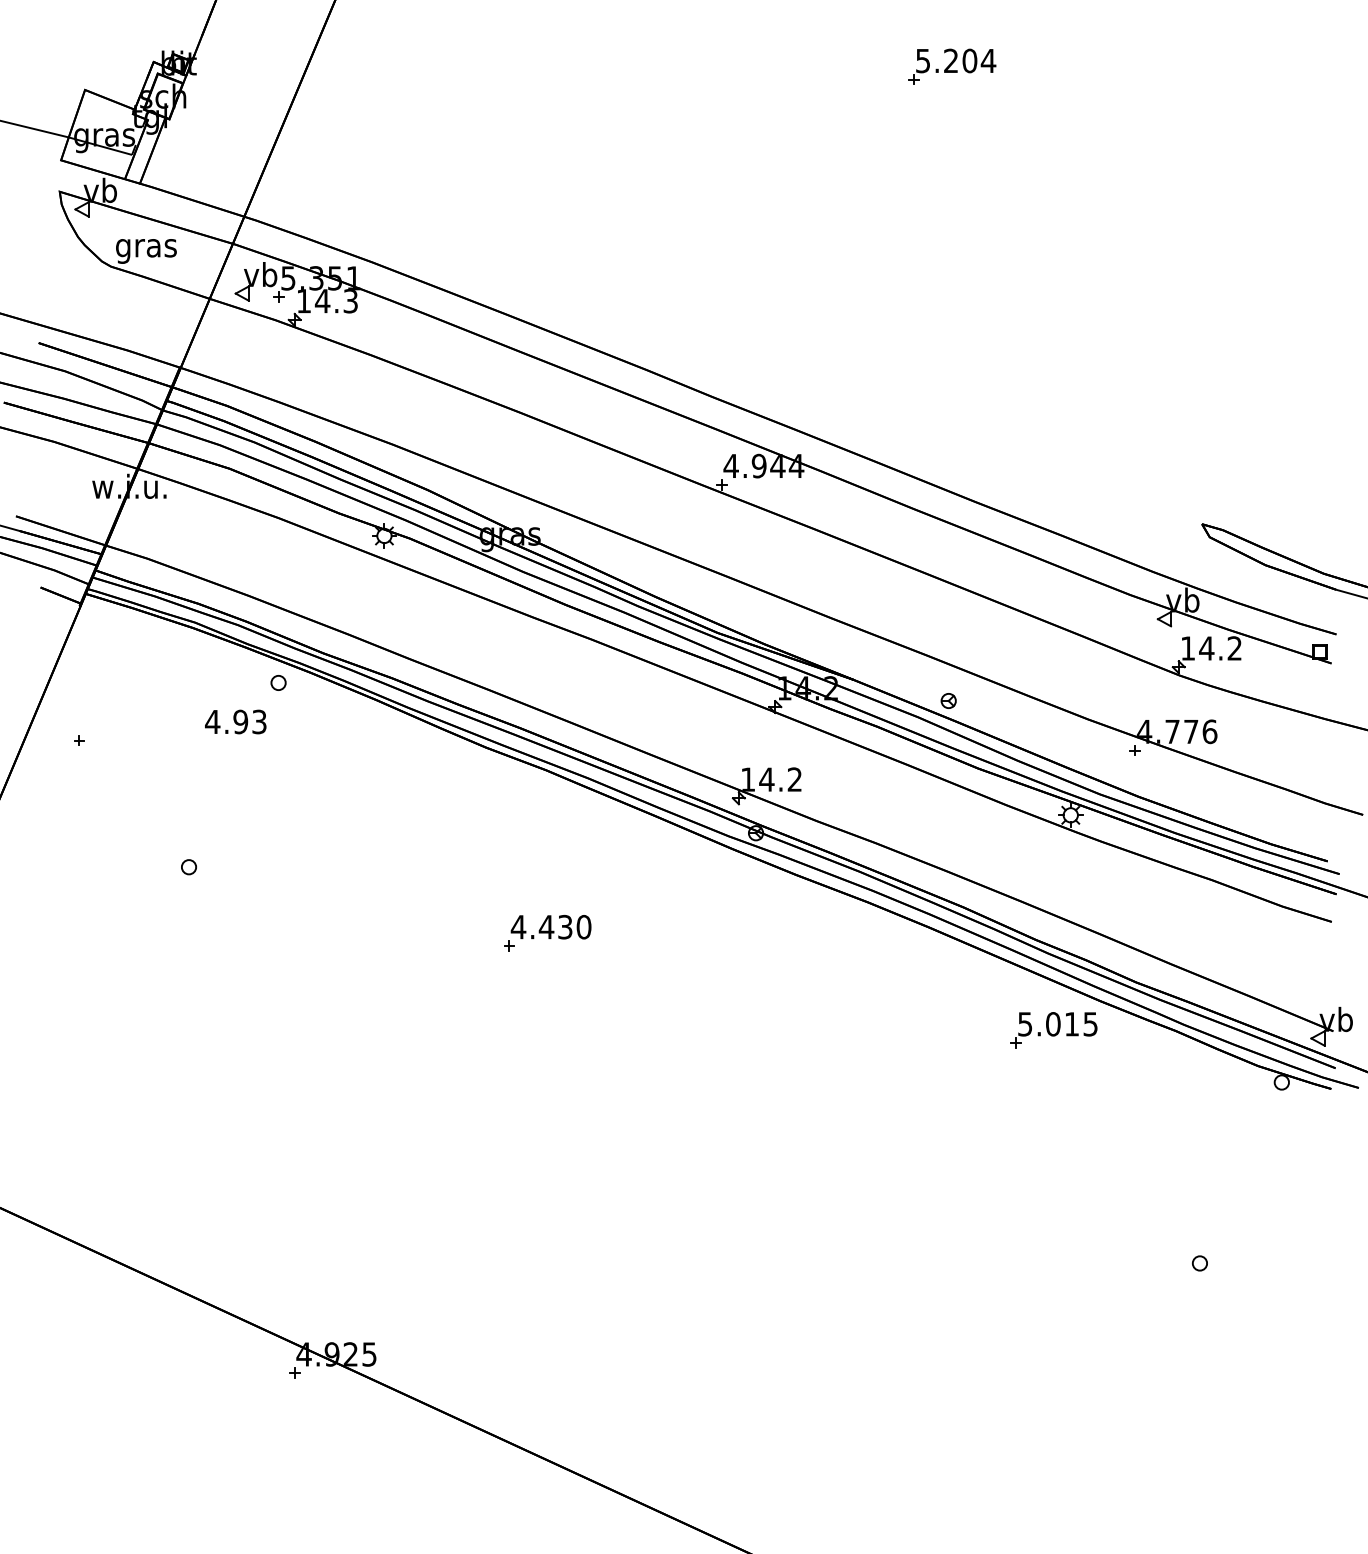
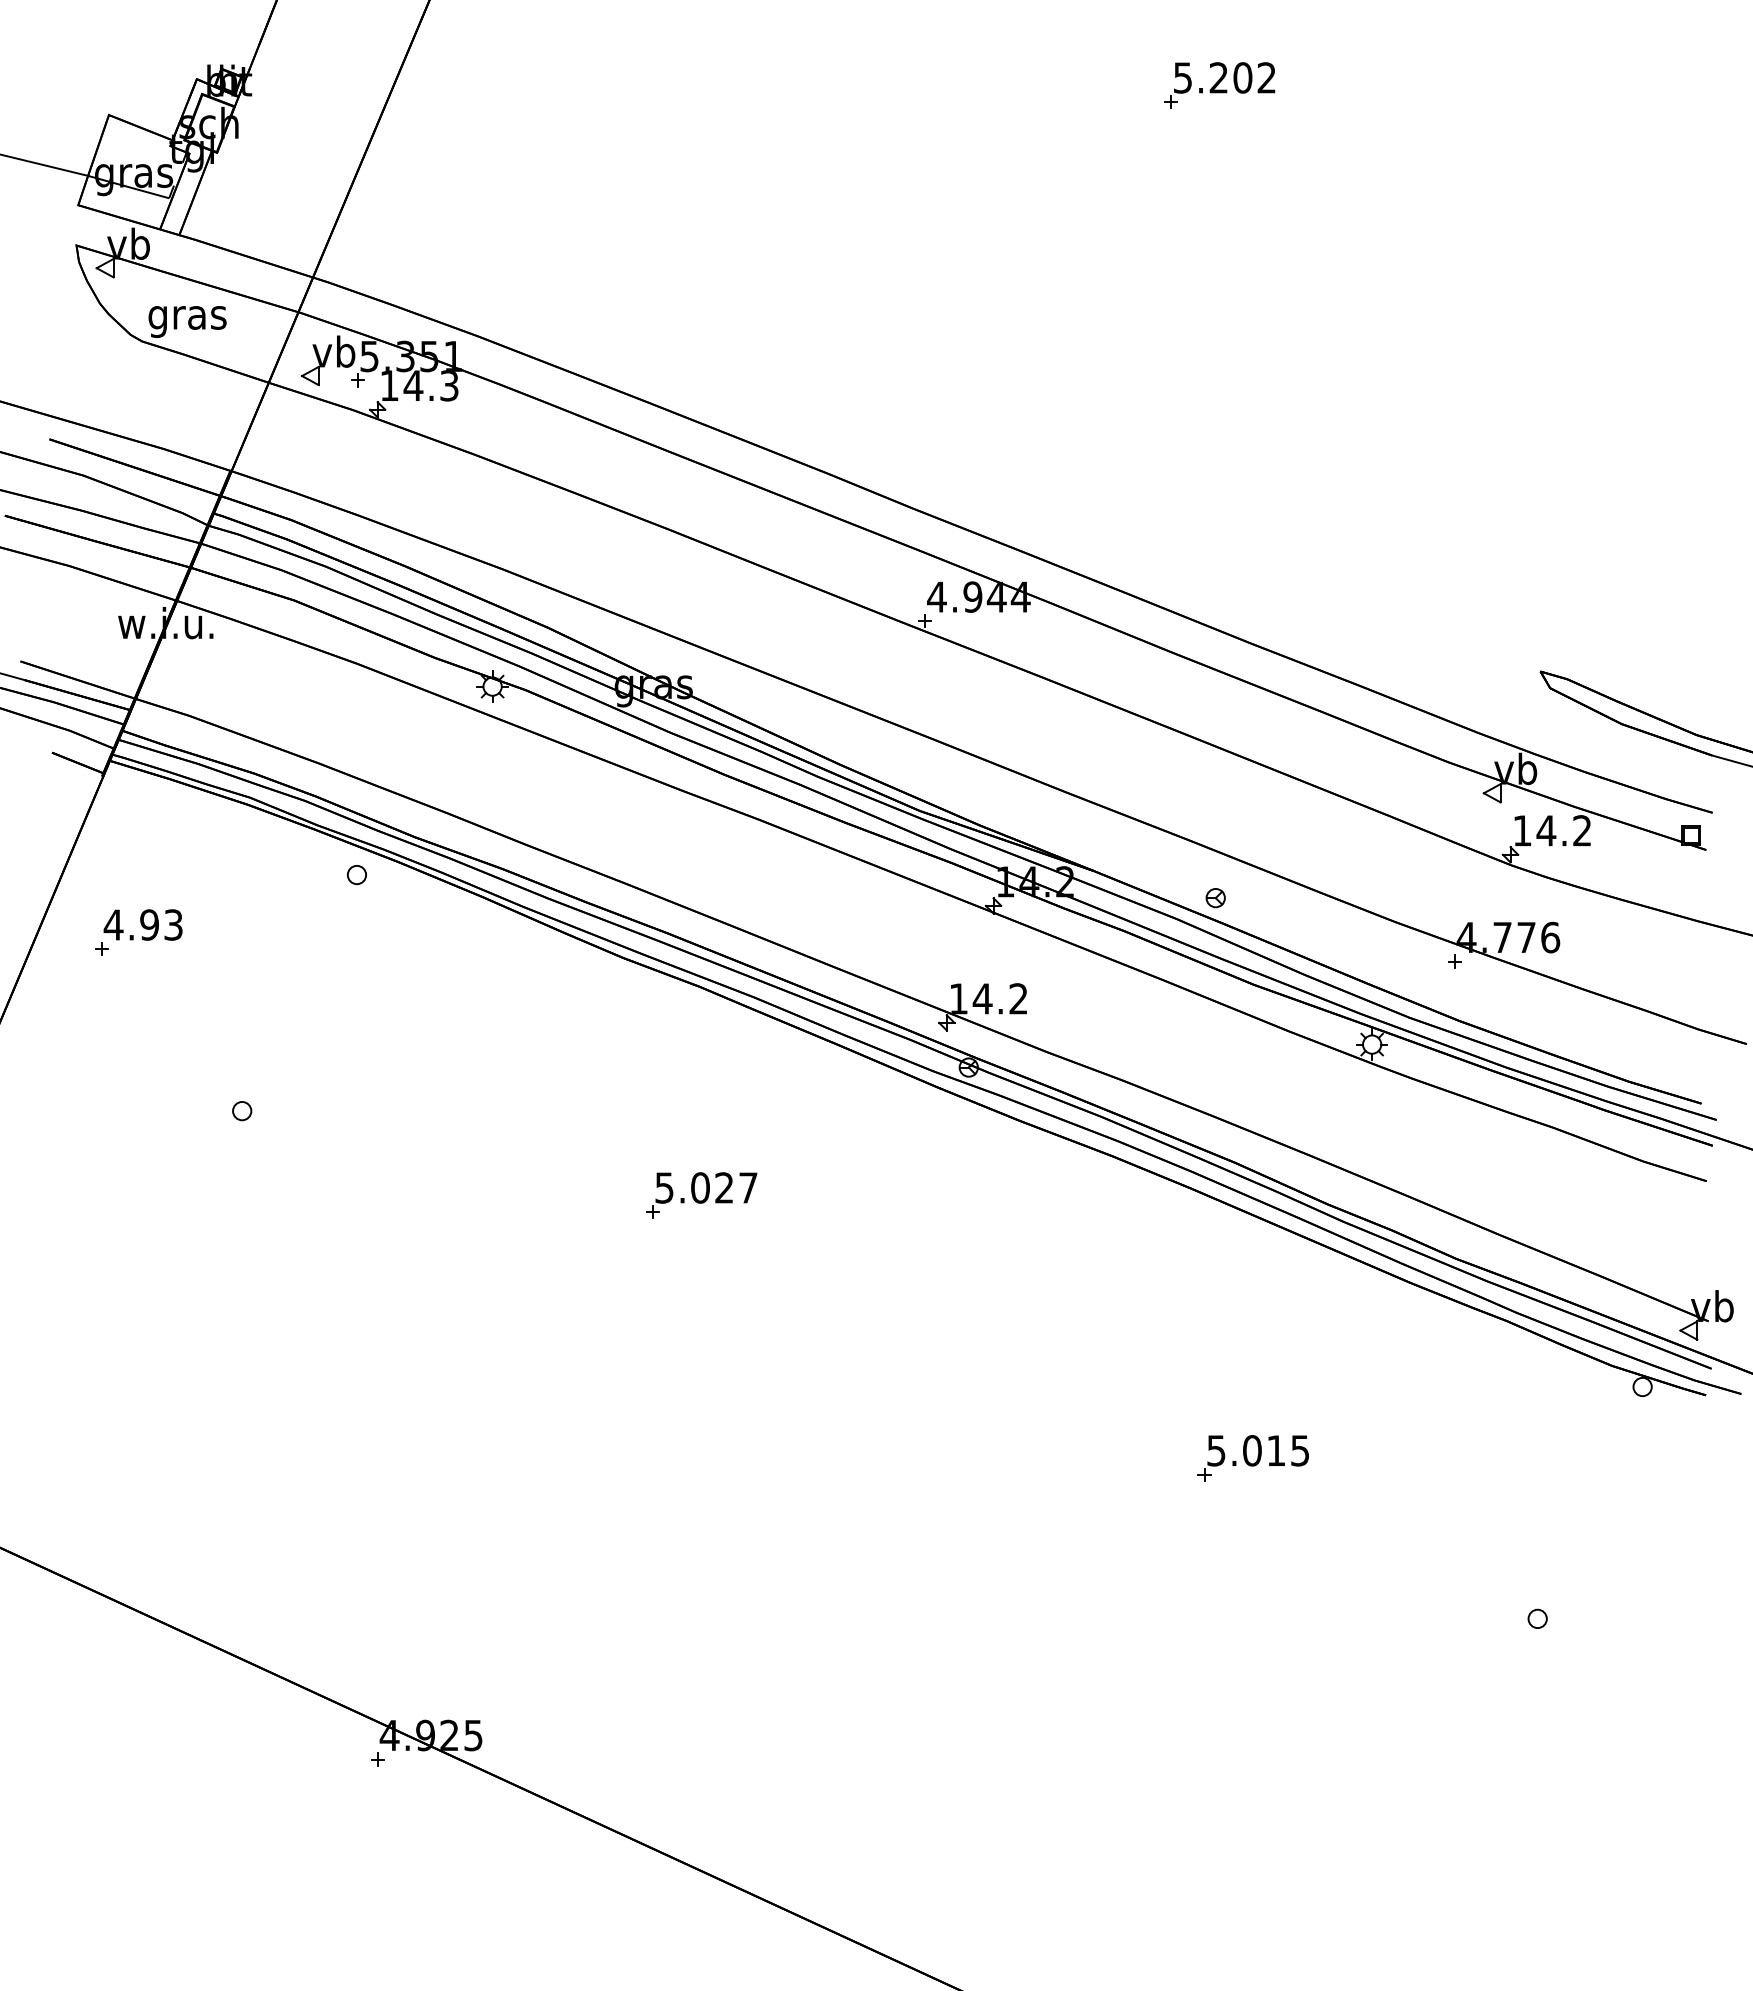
text: (988, 60) -> (1266, 77), 5.204 -> 5.202
text: (235, 721) -> (142, 924), moved
text: (550, 926) -> (705, 1187), 4.430 -> 5.027
part: (1053, 1030) -> (1252, 1458), moved

